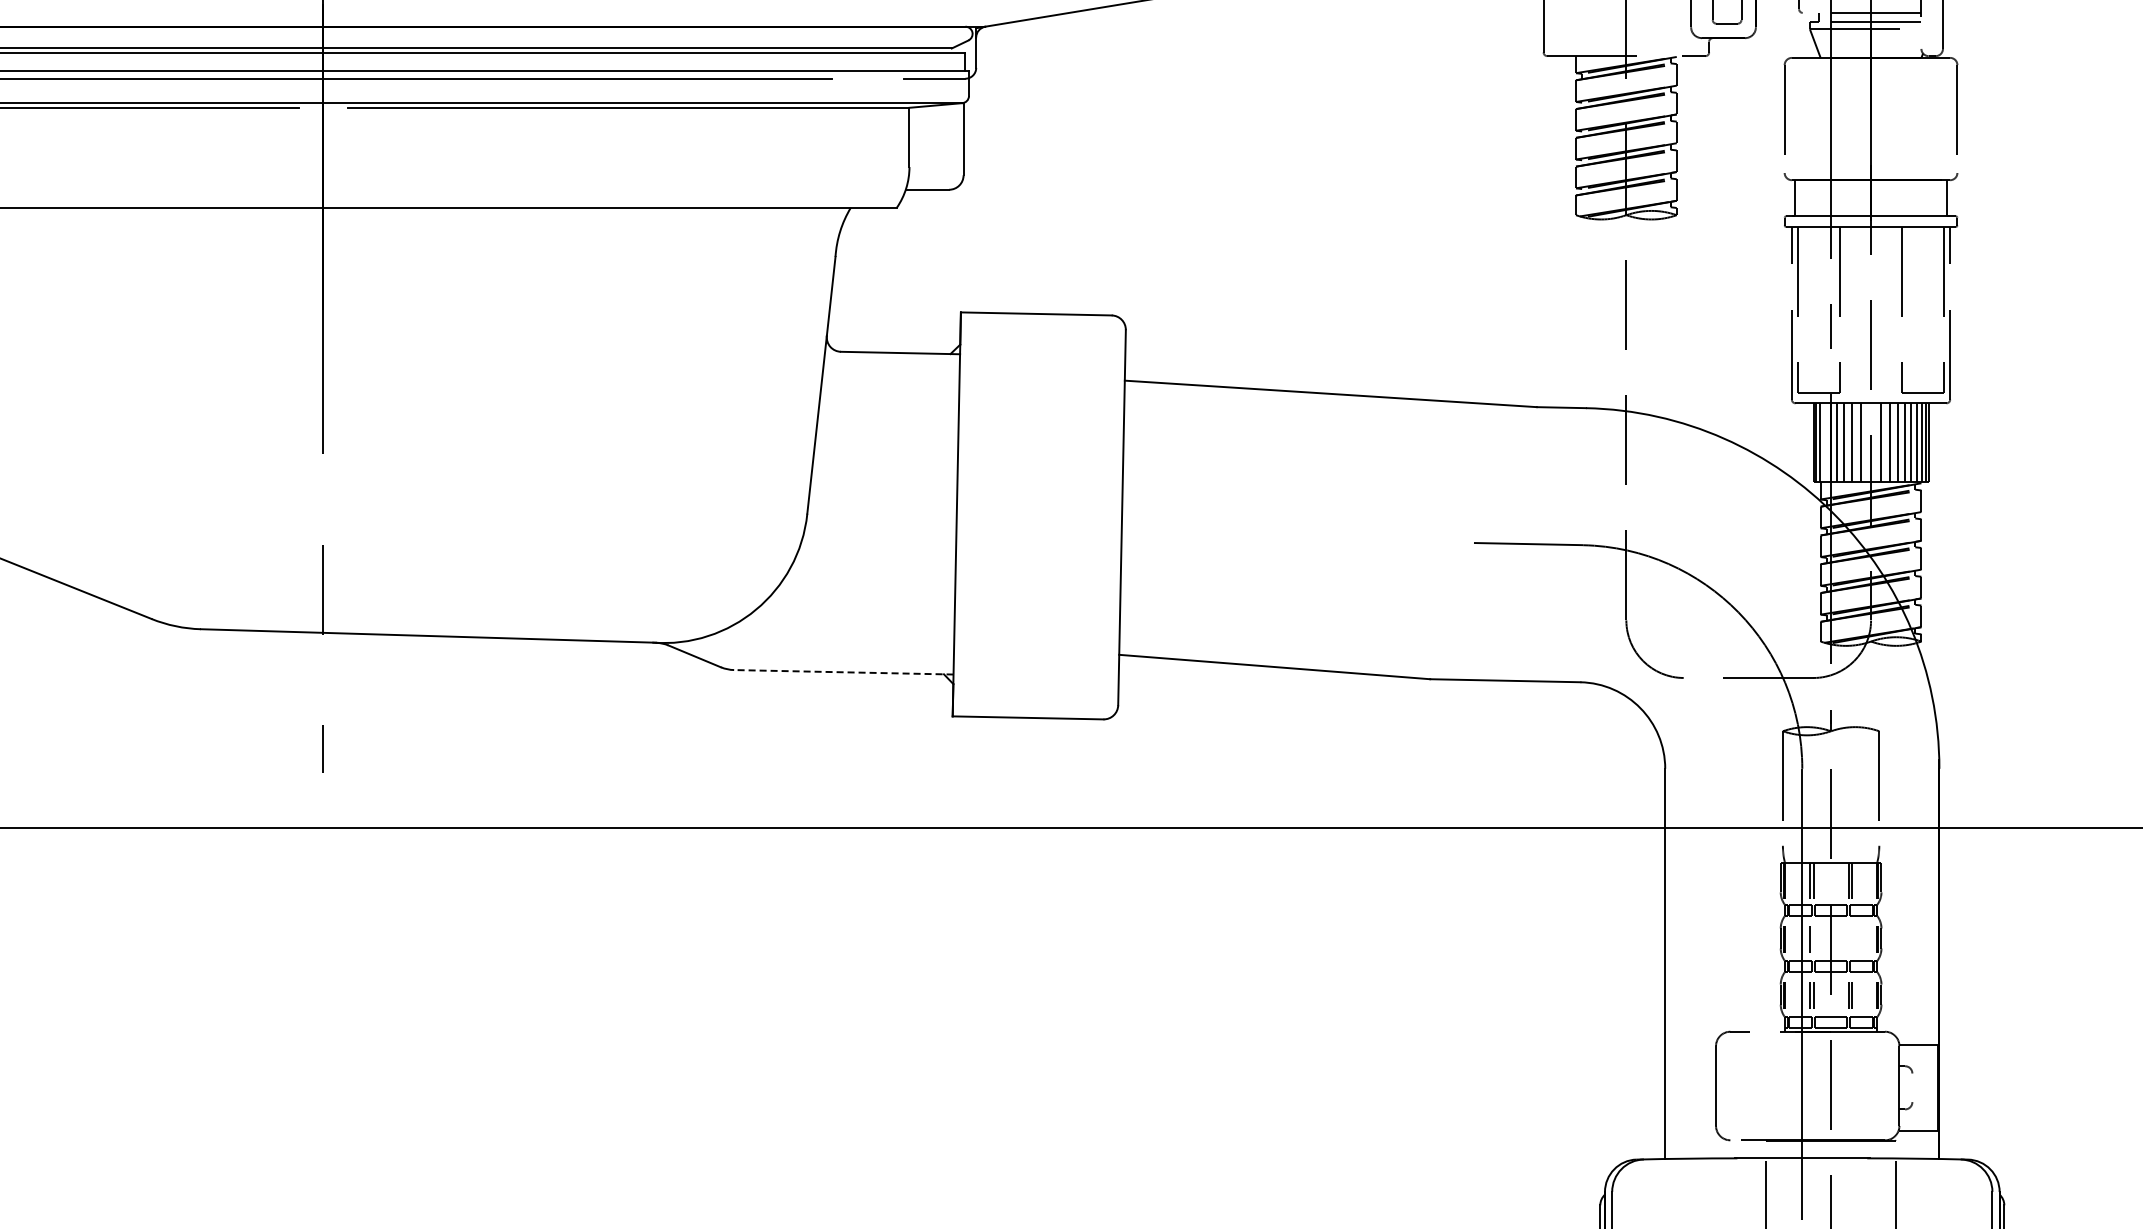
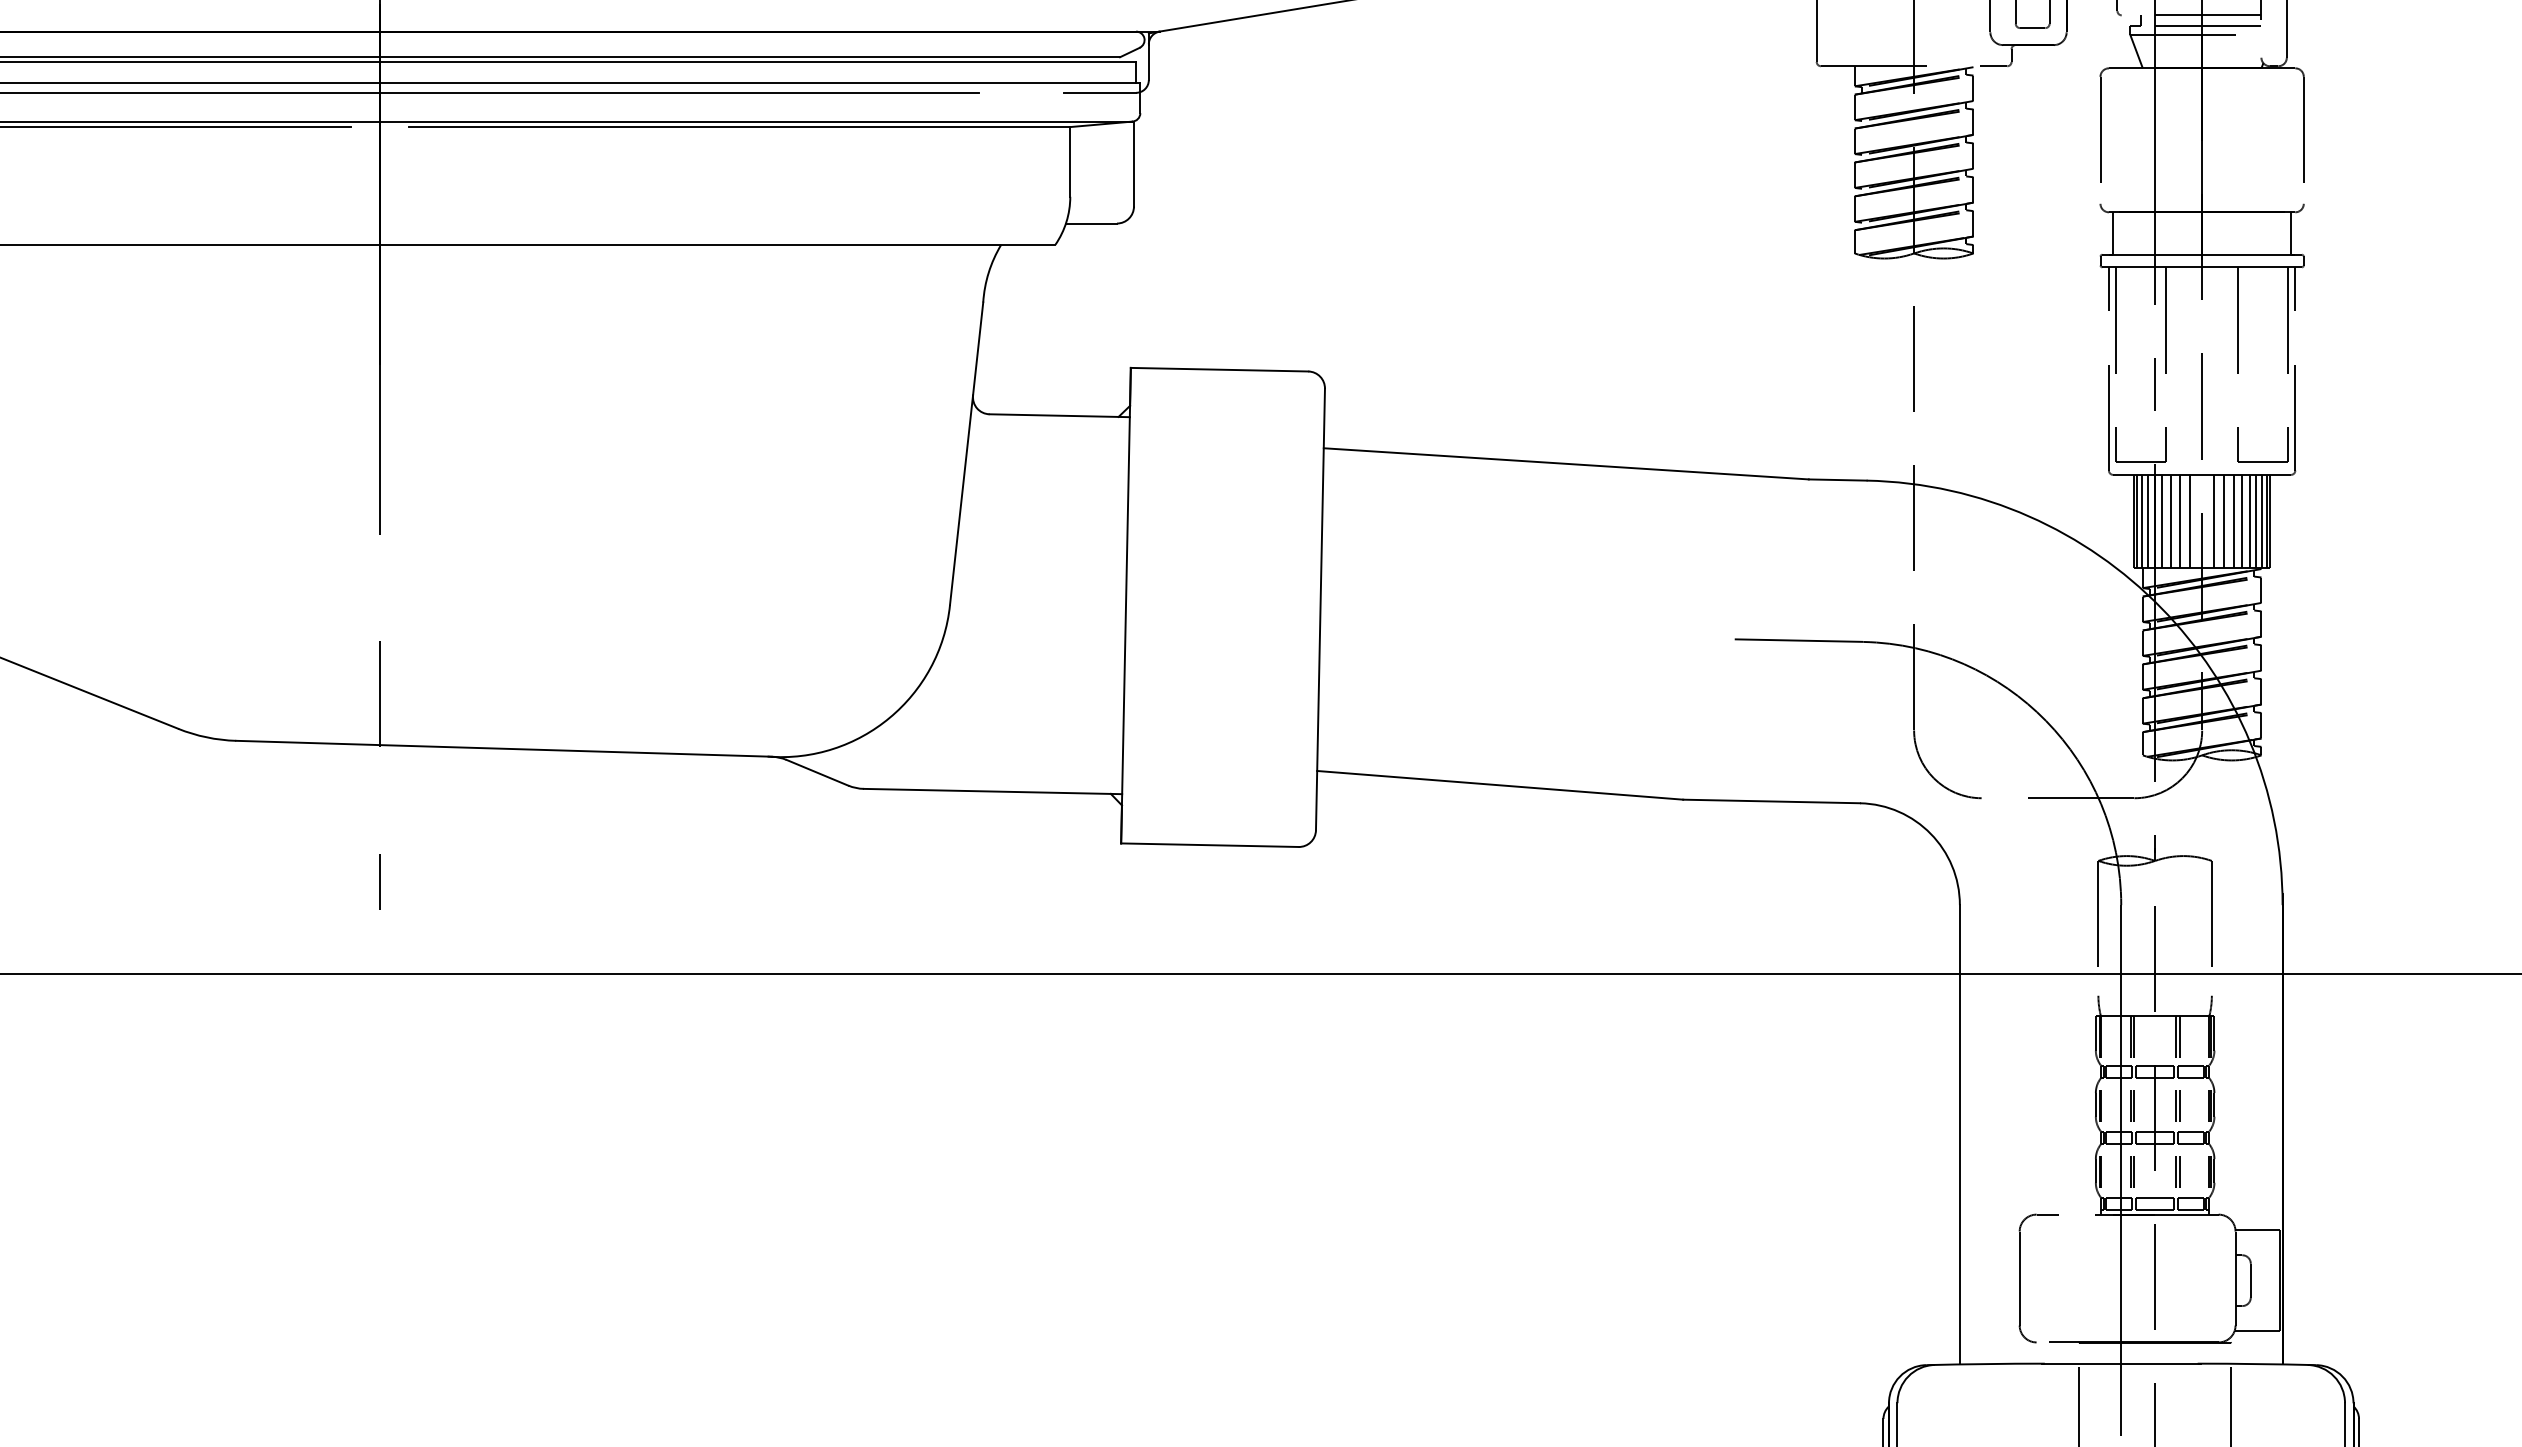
line: (1824, 442) -> (2147, 521), added
line: (843, 672) -> (992, 791), dashed -> solid
line: (1813, 938) -> (2134, 1104), added
line: (1849, 939) -> (2176, 1106), added
line: (1912, 1087) -> (2250, 1280), added

